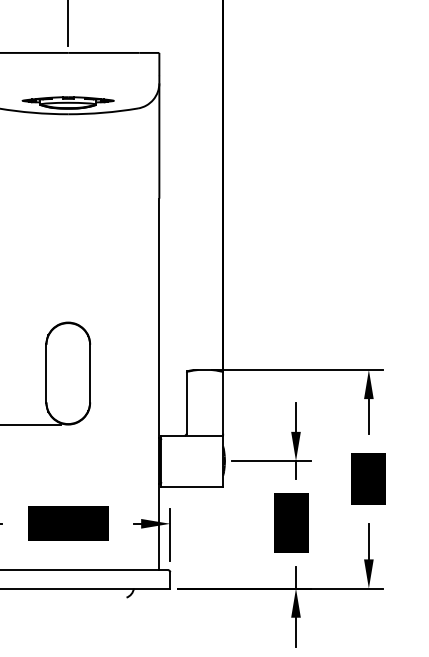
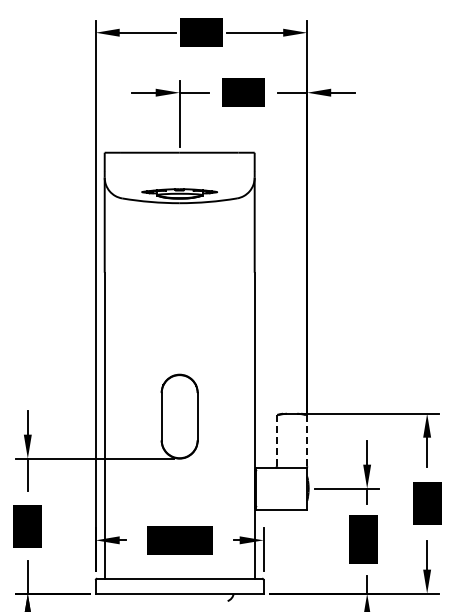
line: (187, 402) -> (277, 440), solid -> dashed
line: (223, 403) -> (307, 441), solid -> dashed

